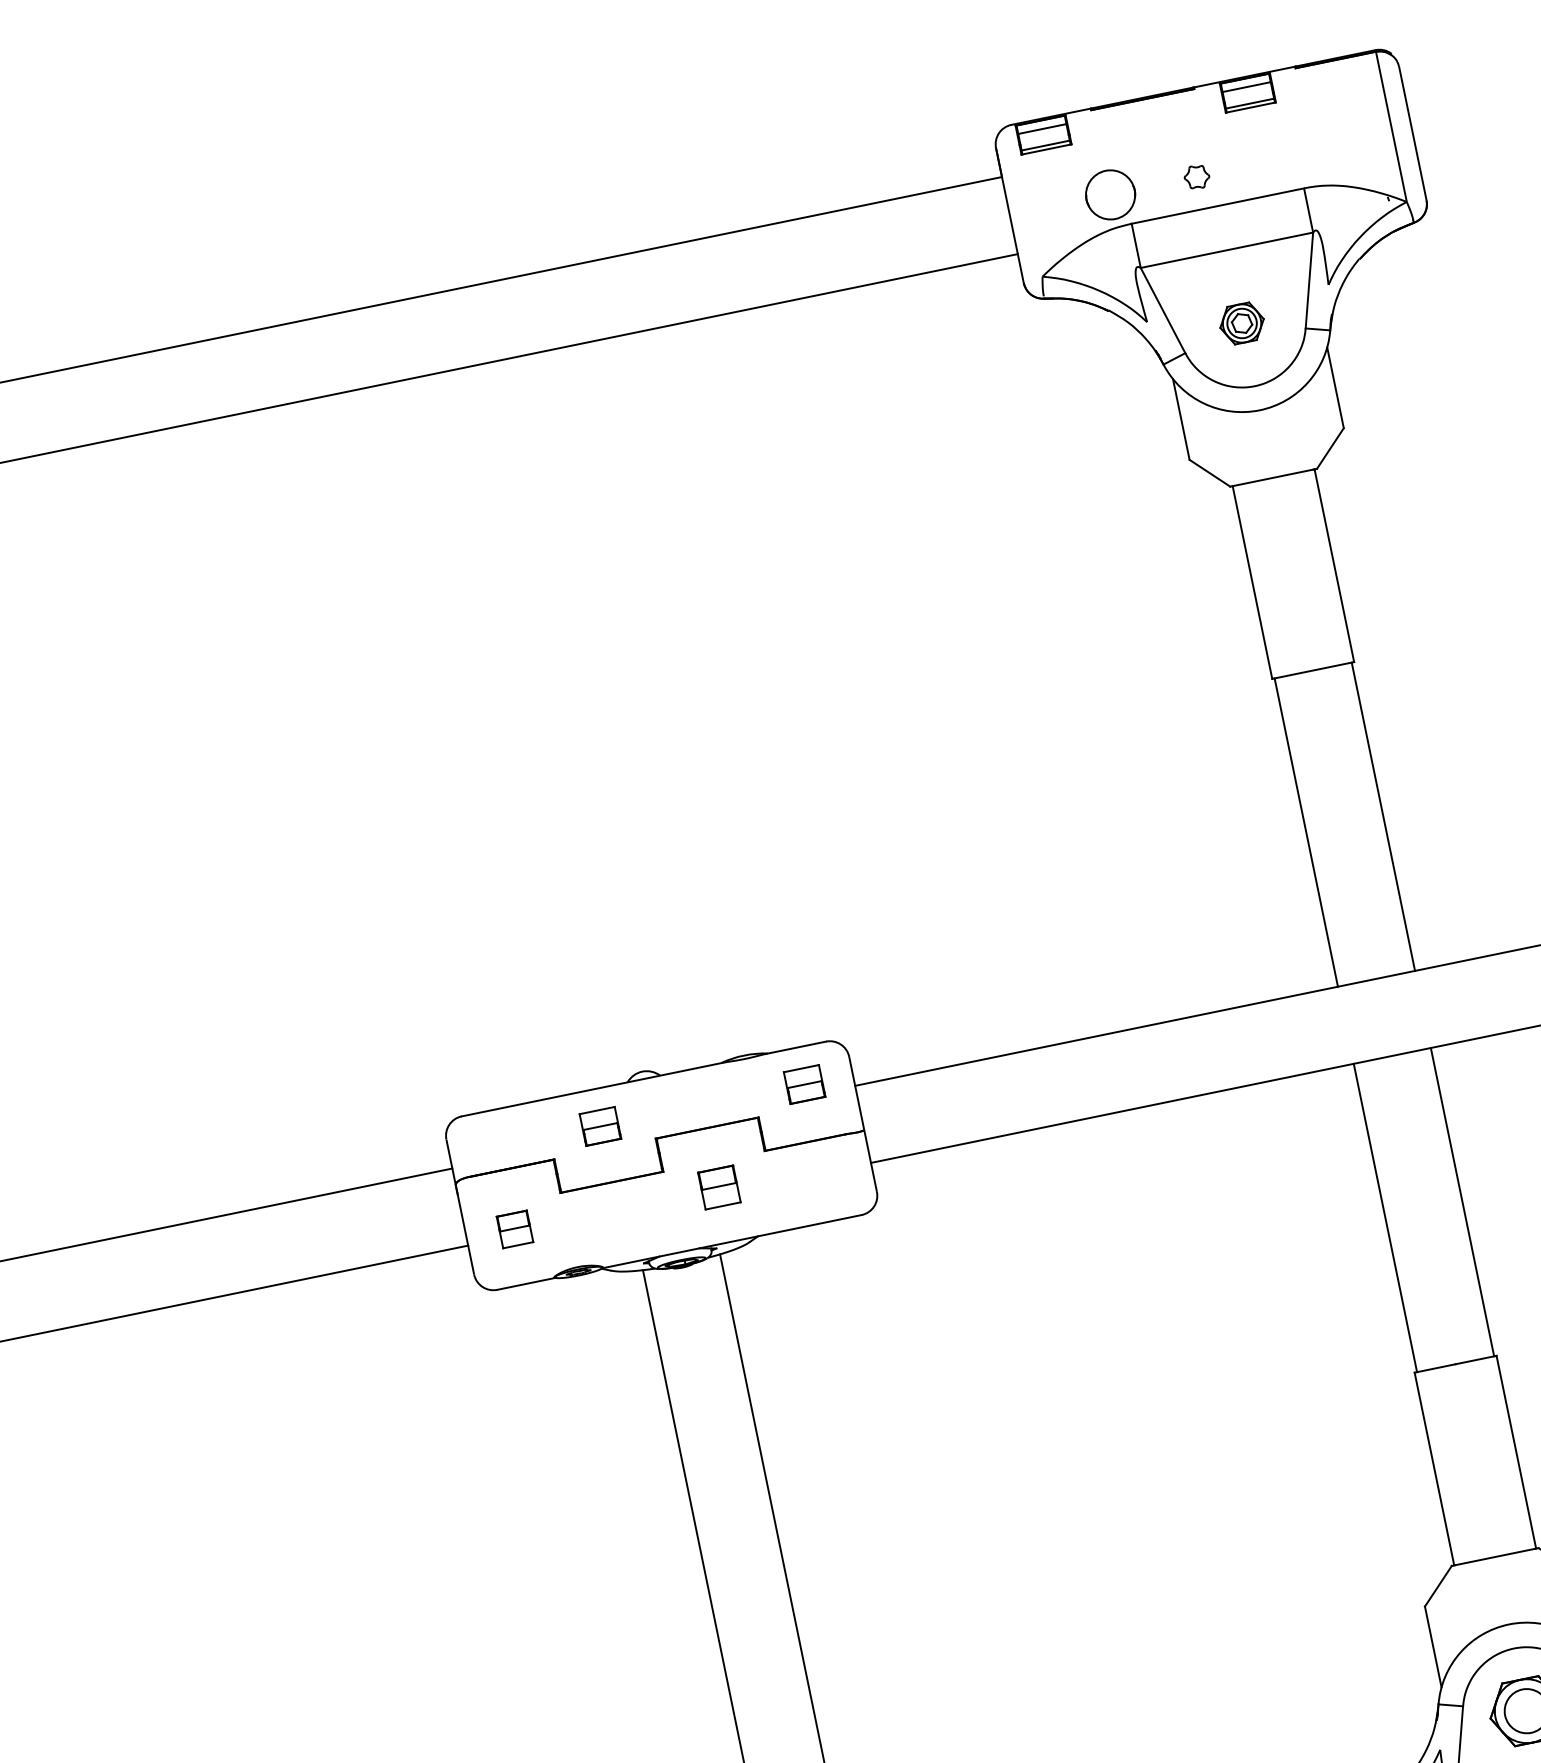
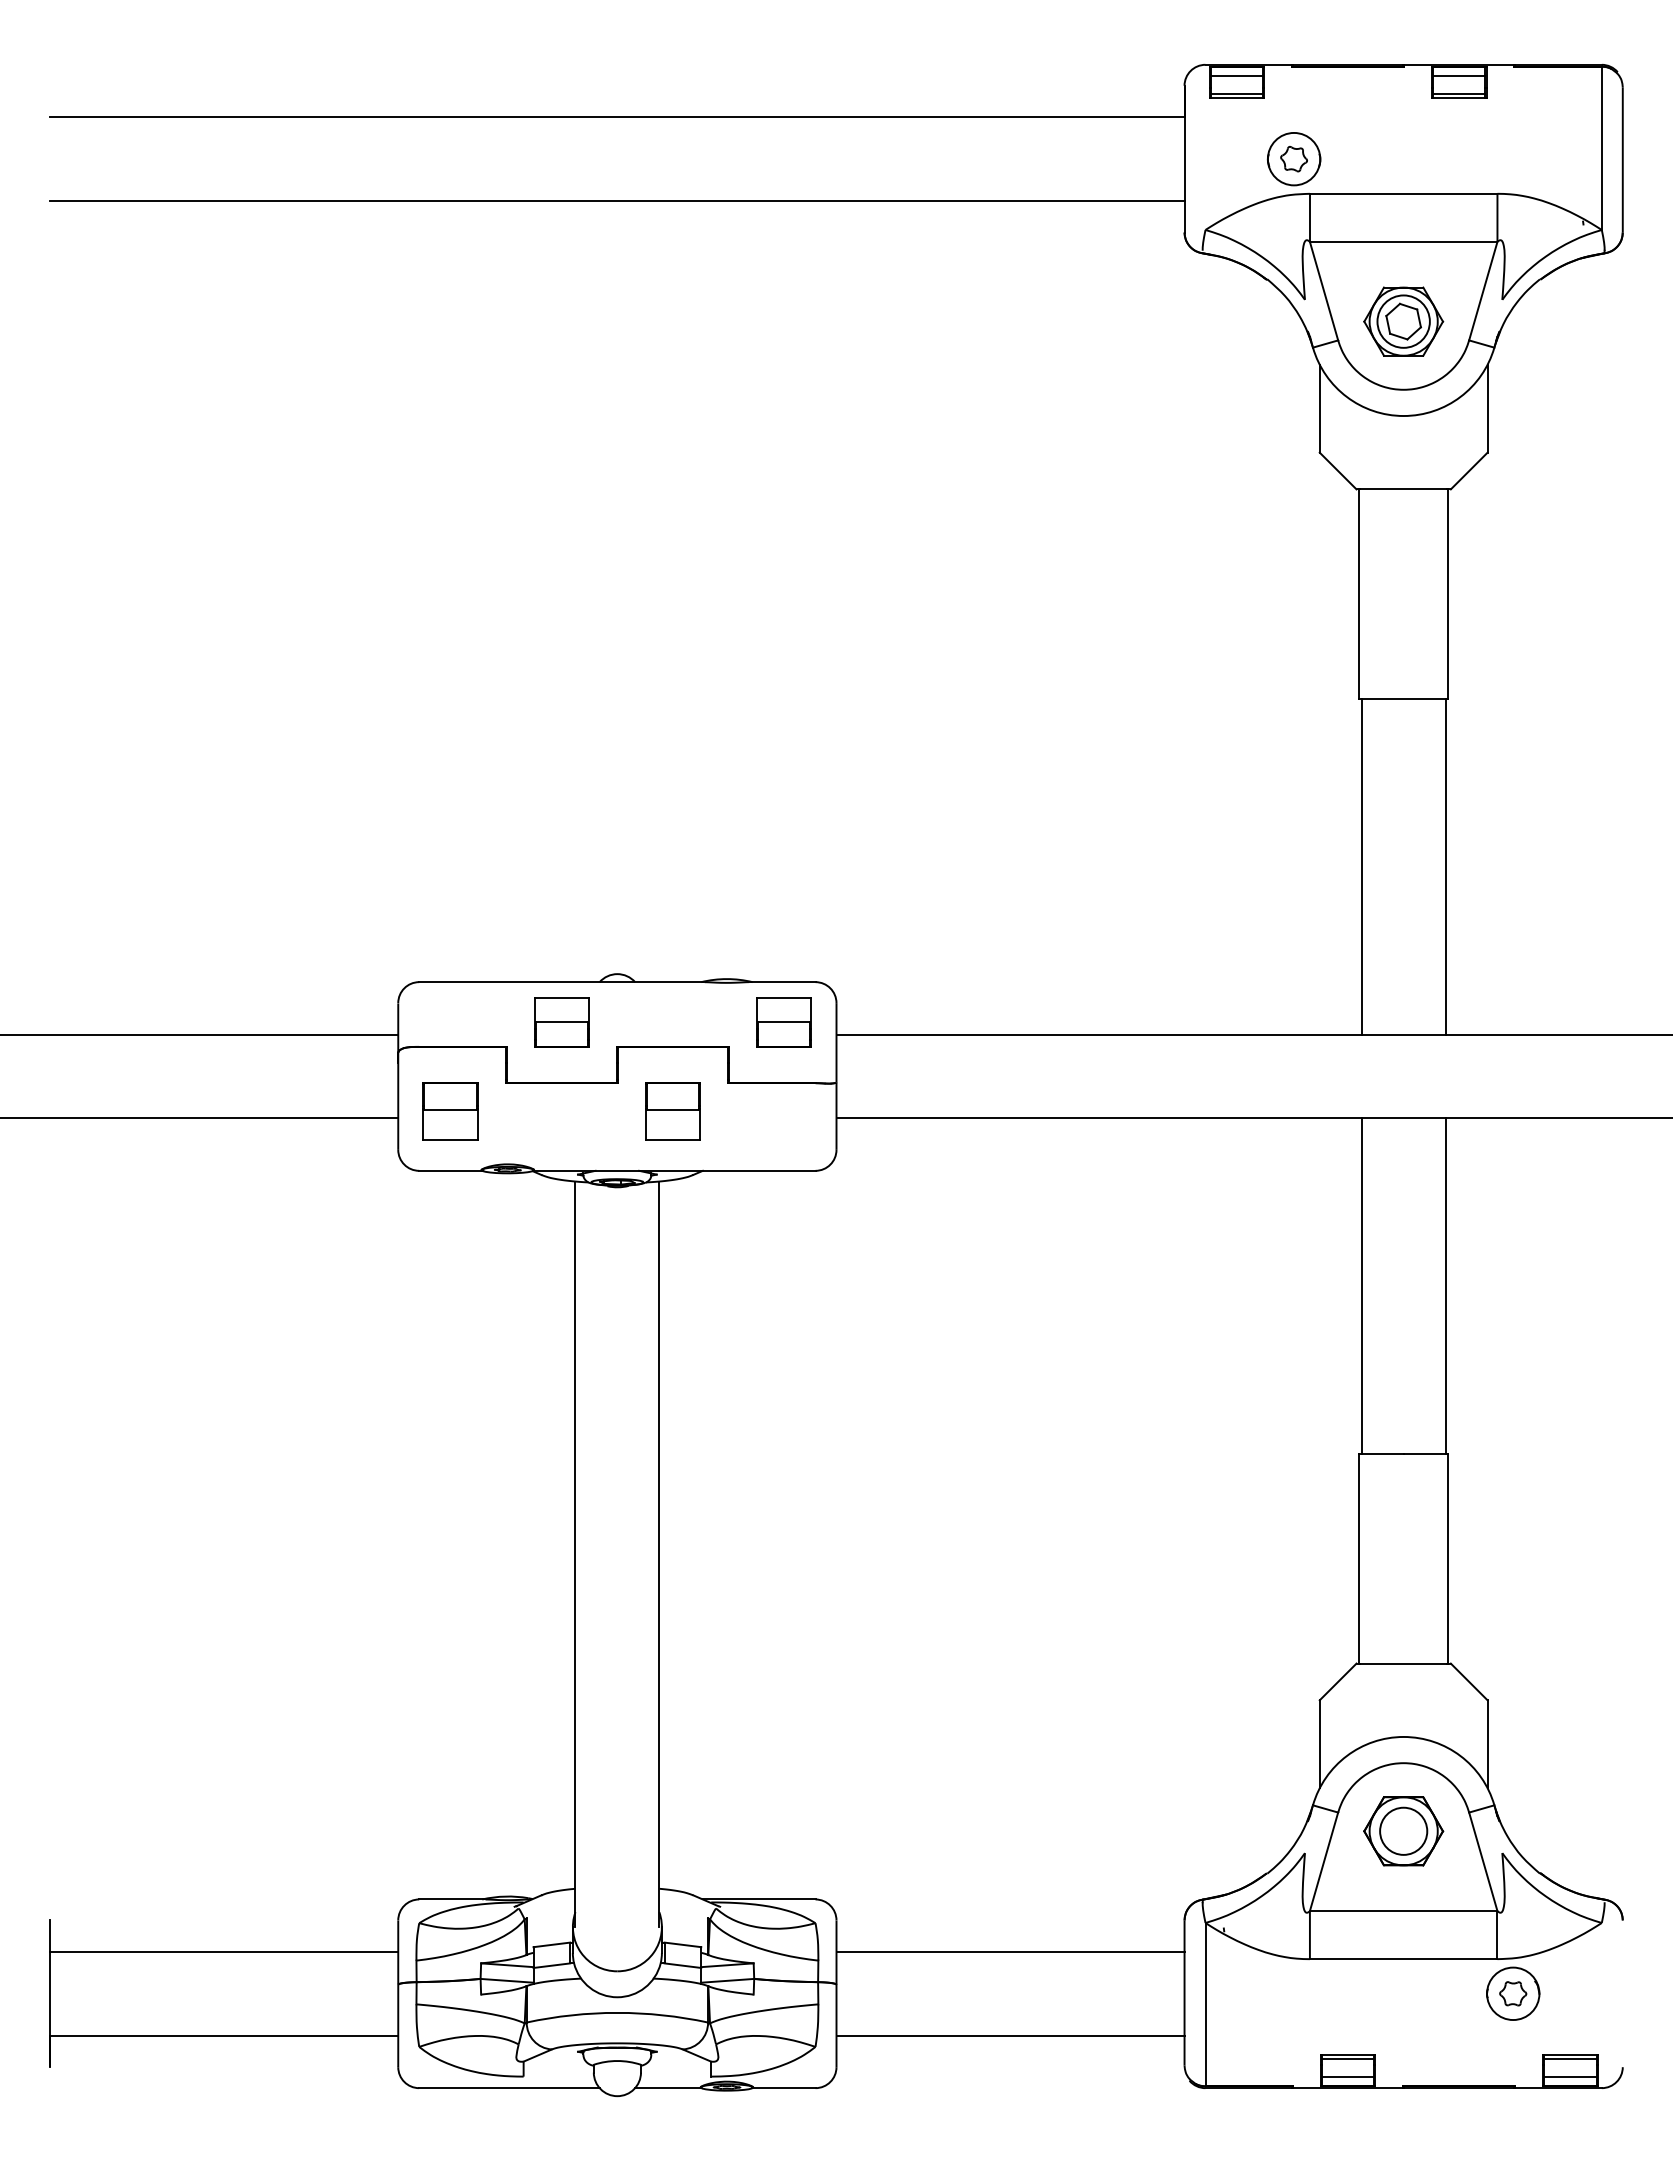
part: (1196, 177) -> (1293, 159), moved
part: (1241, 323) -> (1403, 321), size x1.67
part: (804, 1084) -> (783, 1022), size x1.43
part: (600, 1126) -> (561, 1022), size x1.43
part: (718, 1187) -> (672, 1111), size x1.43
part: (514, 1229) -> (450, 1111), size x1.67

